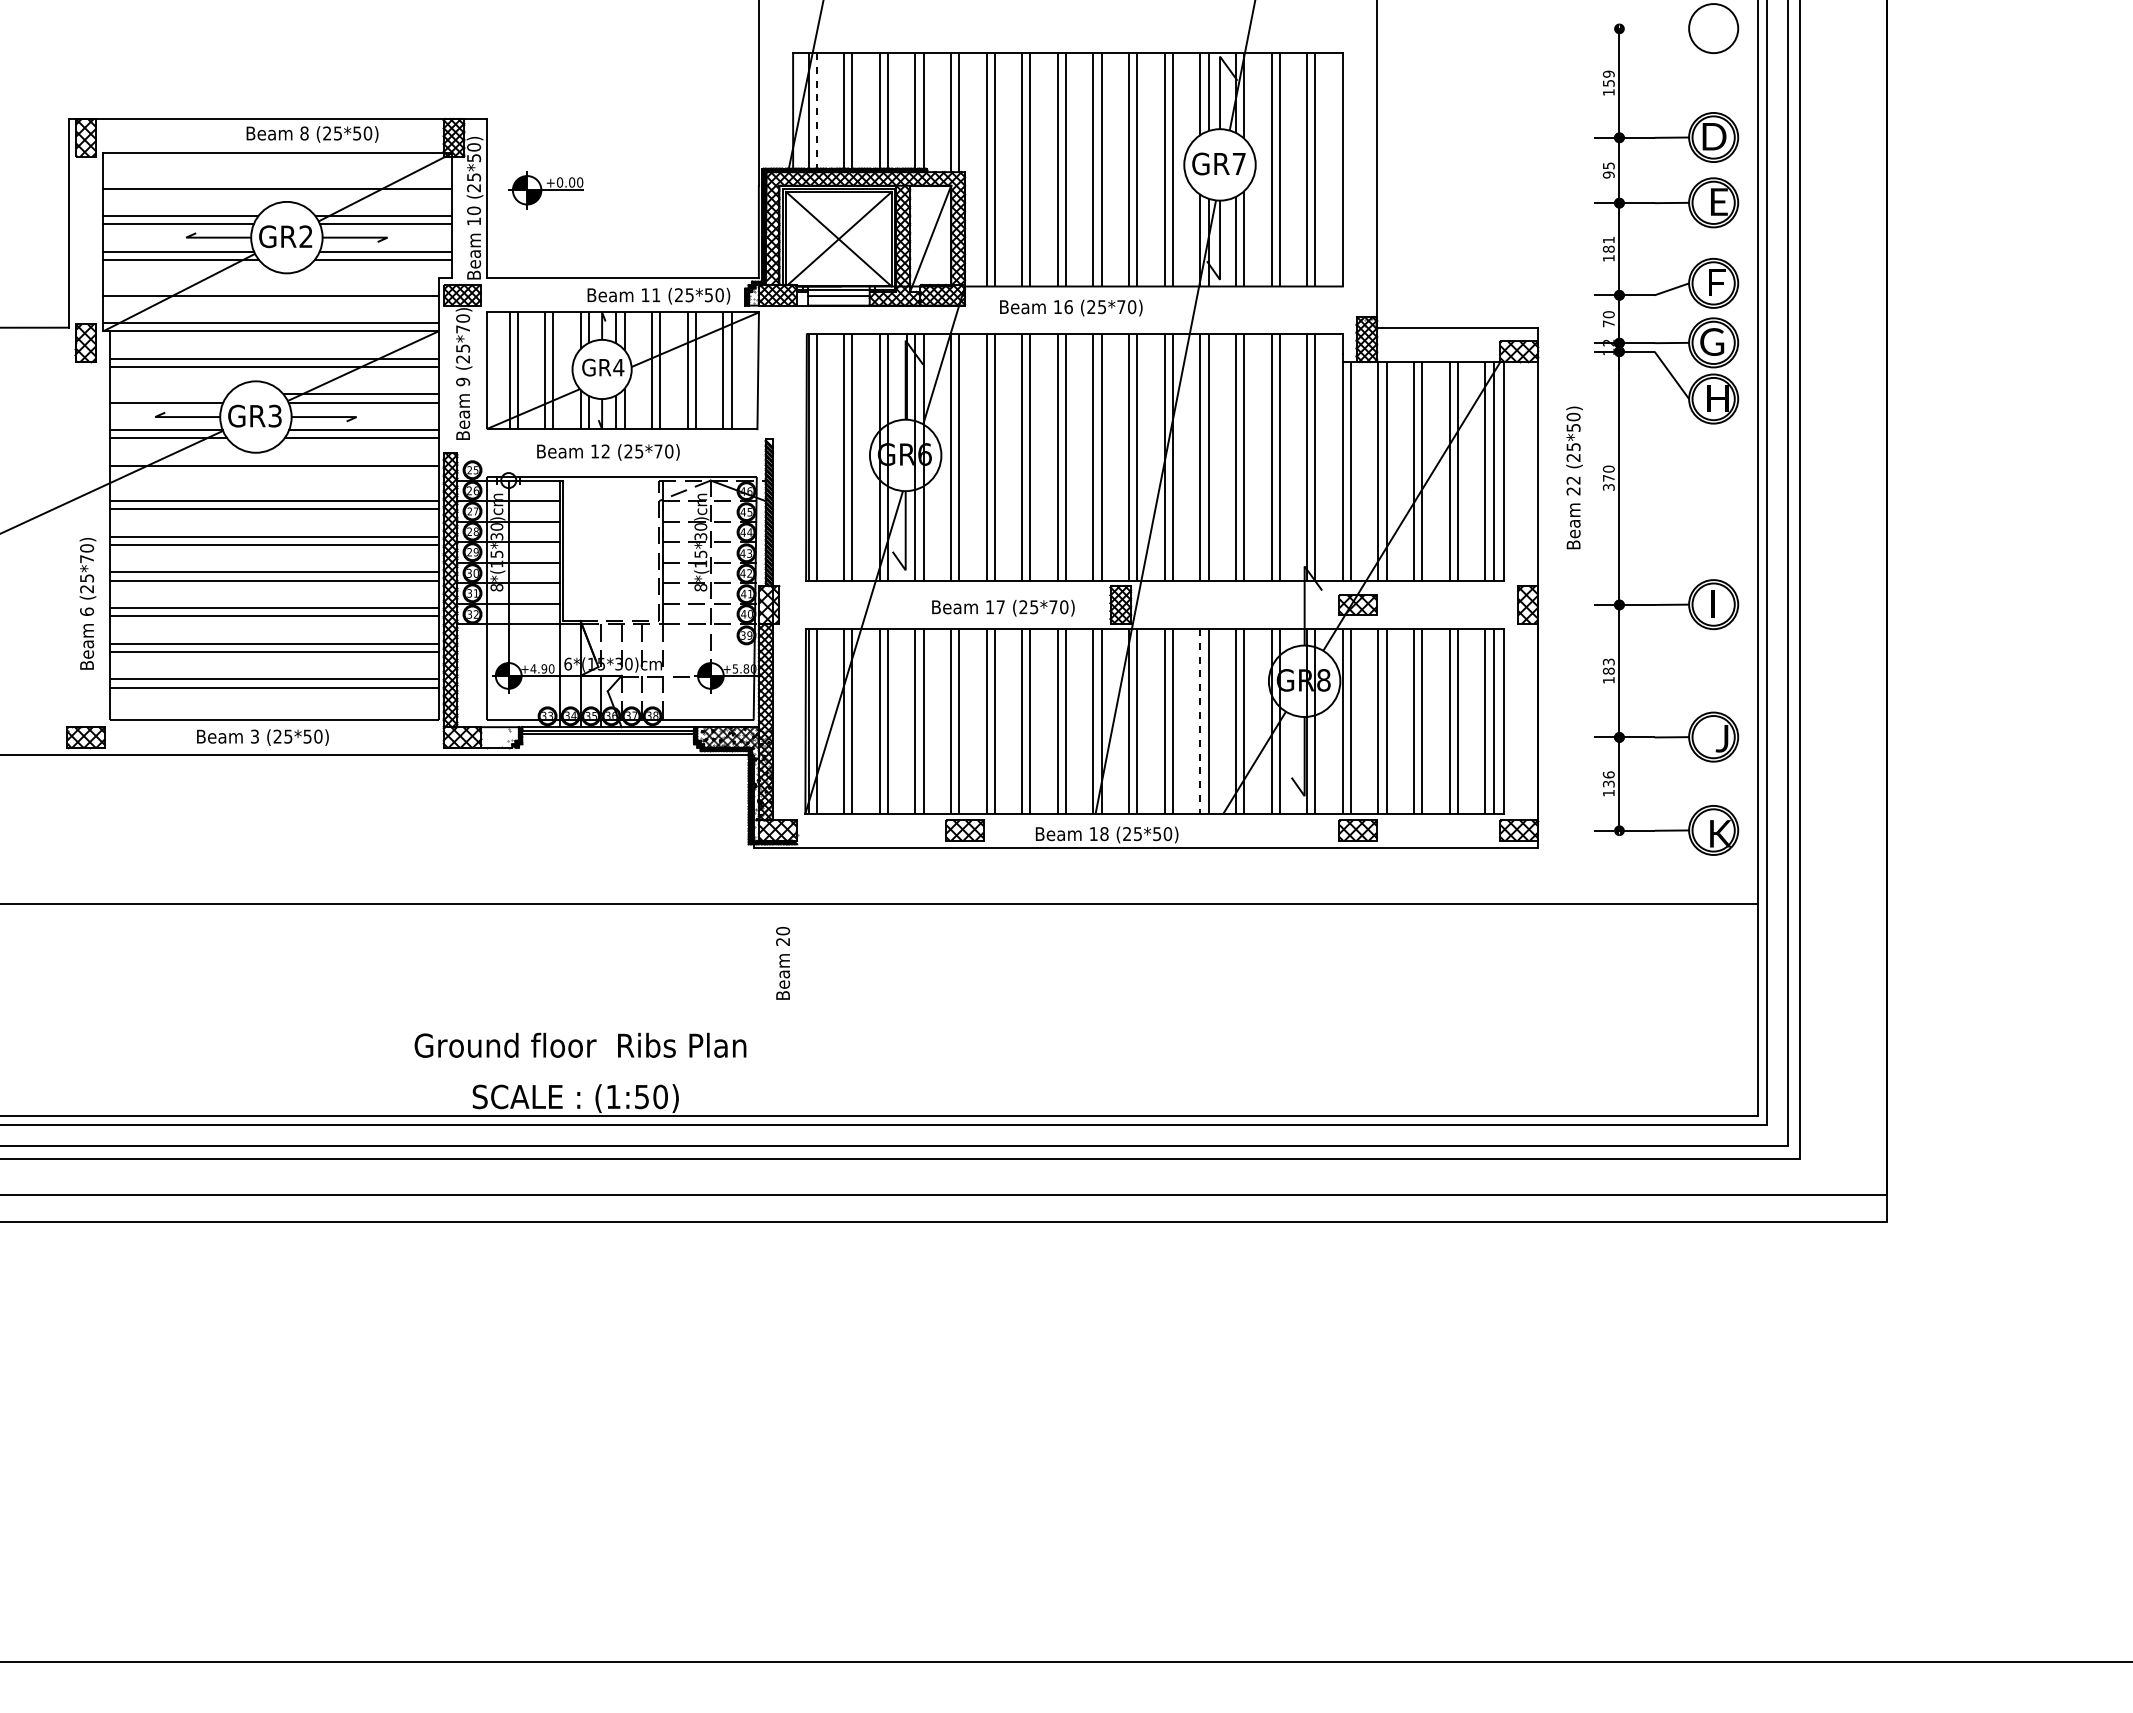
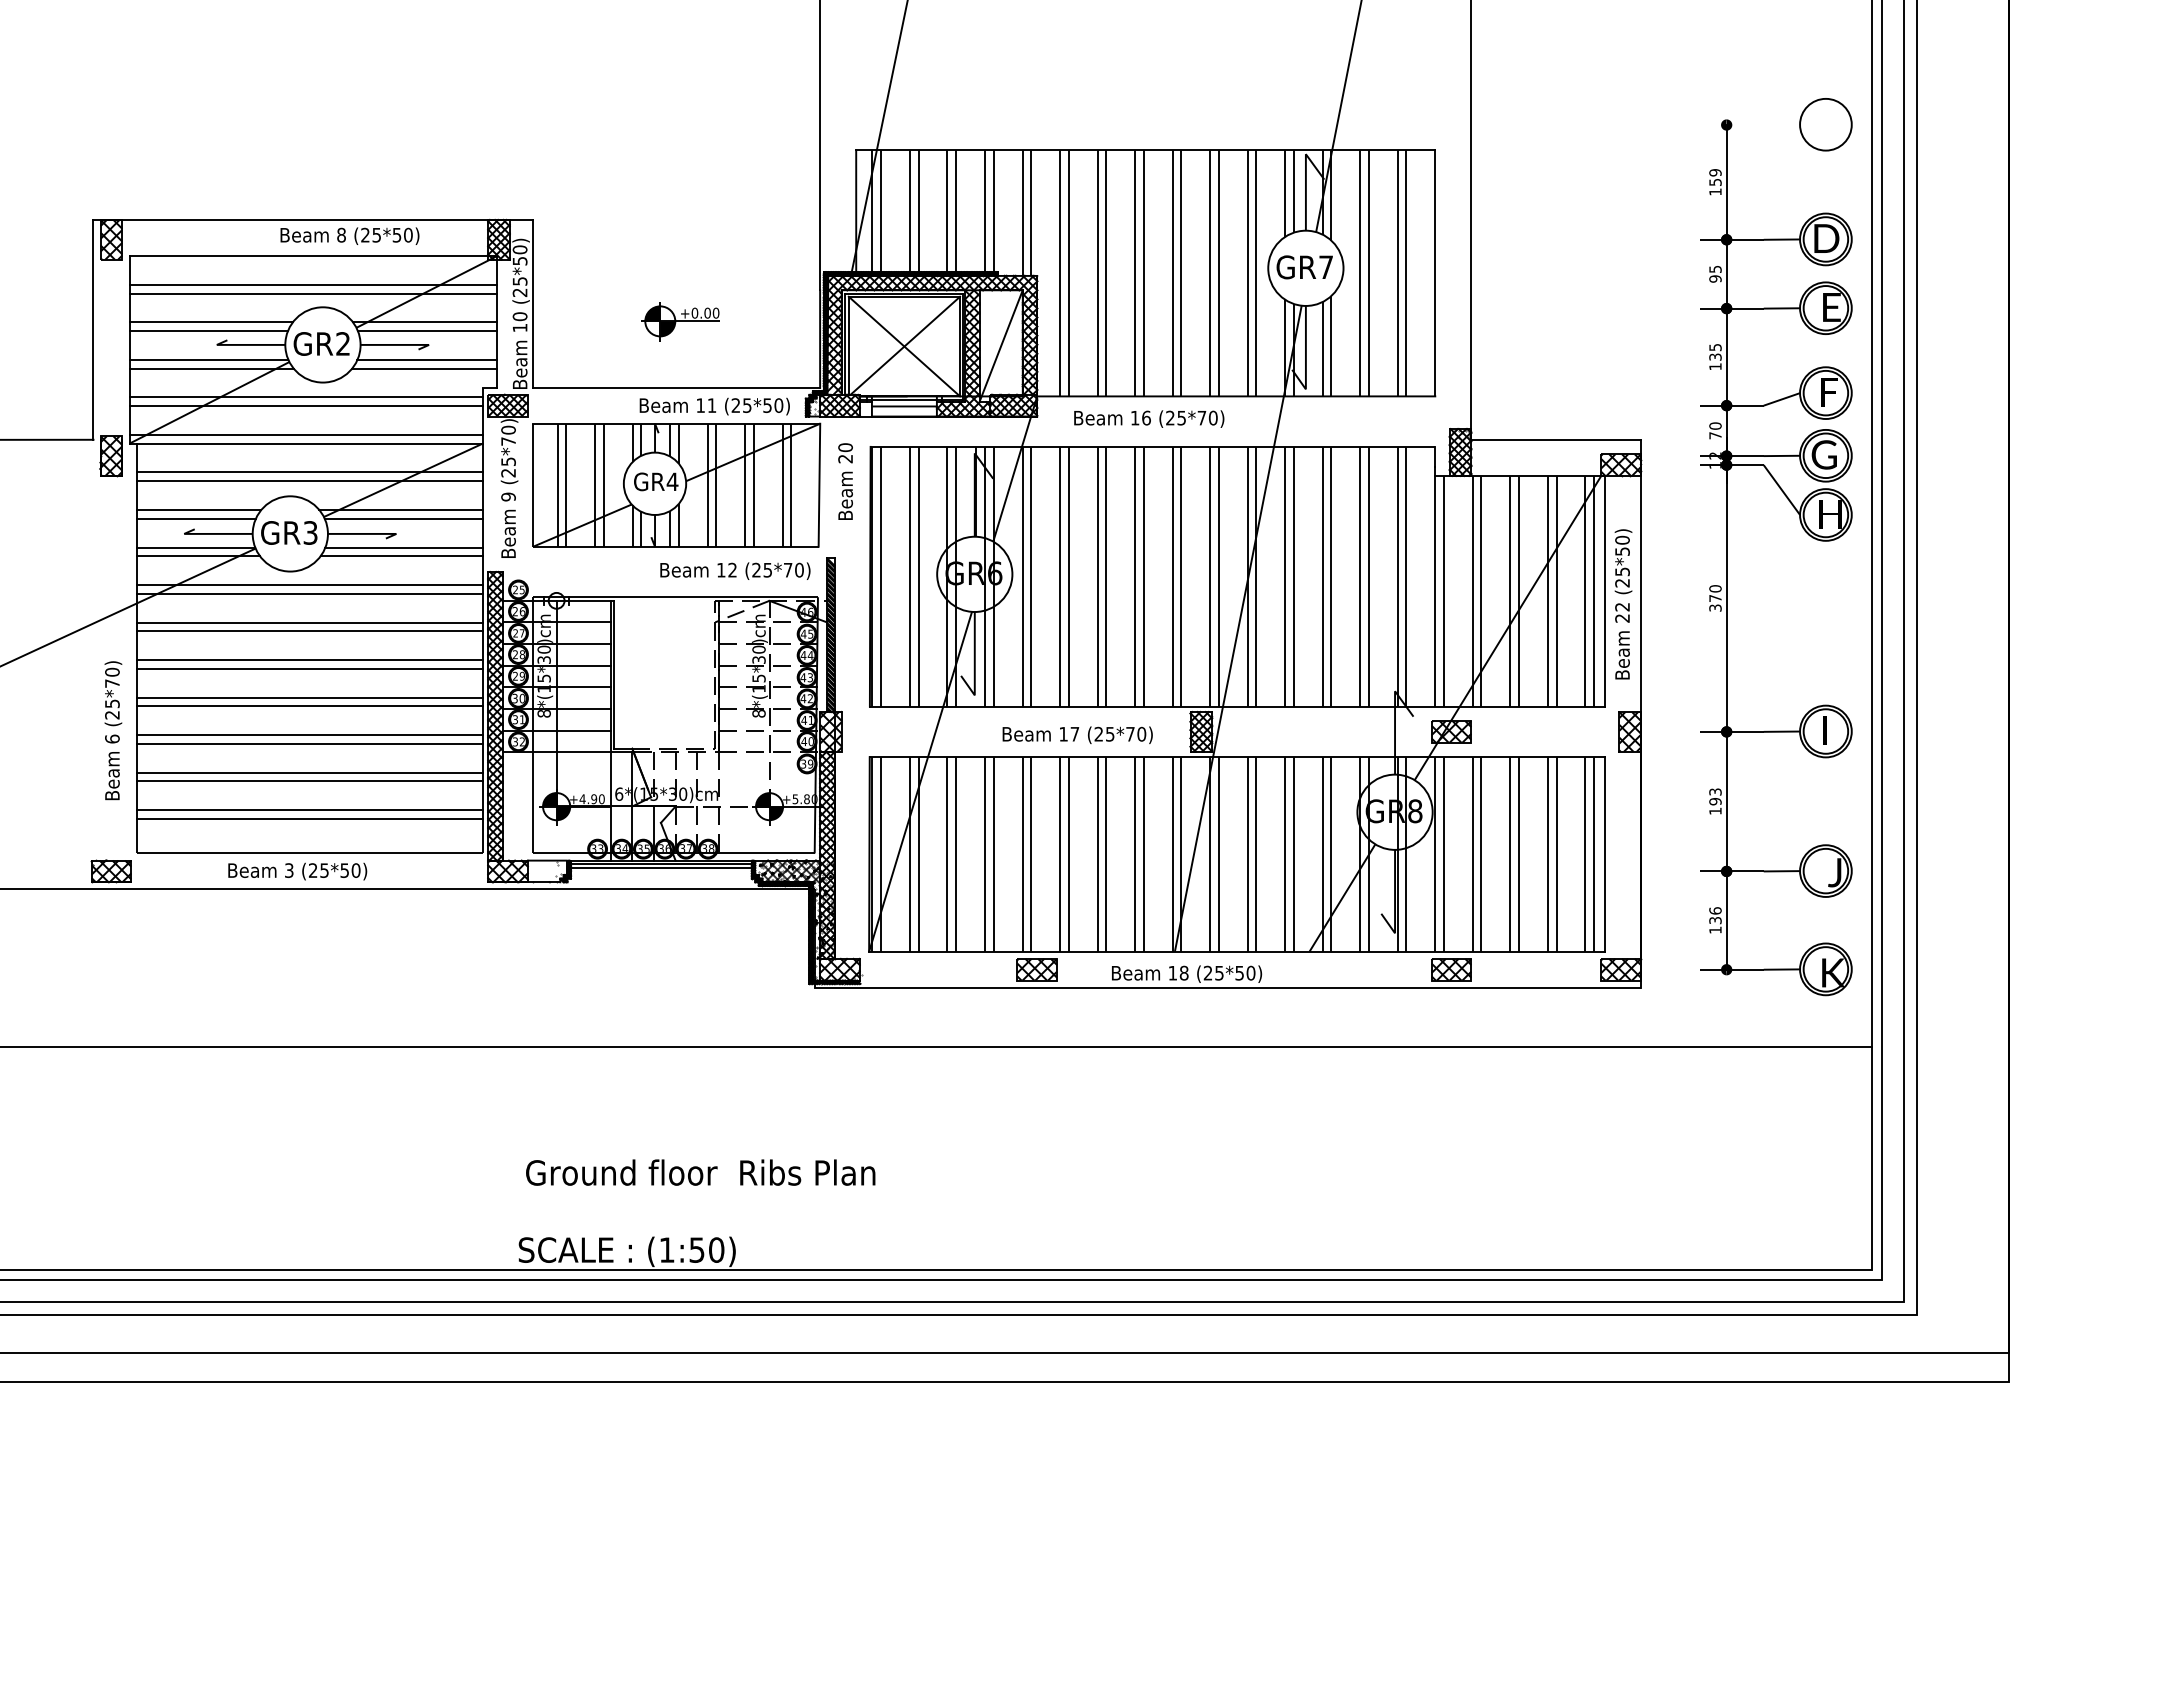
line: (816, 110) -> (880, 211), dashed -> solid
line: (277, 180) -> (313, 284), added
part: (545, 190) -> (679, 321), moved
text: (1608, 244) -> (1715, 352), 181 -> 135
line: (270, 287) -> (305, 397), added
line: (169, 394) -> (199, 510), added
text: (608, 452) -> (735, 571), moved
line: (274, 473) -> (309, 593), added
text: (1574, 477) -> (1623, 603), moved
text: (1608, 670) -> (1715, 800), 183 -> 193
line: (1200, 721) -> (1285, 854), dashed -> solid
text: (783, 963) -> (846, 481), moved
text: (580, 1044) -> (700, 1171), moved

